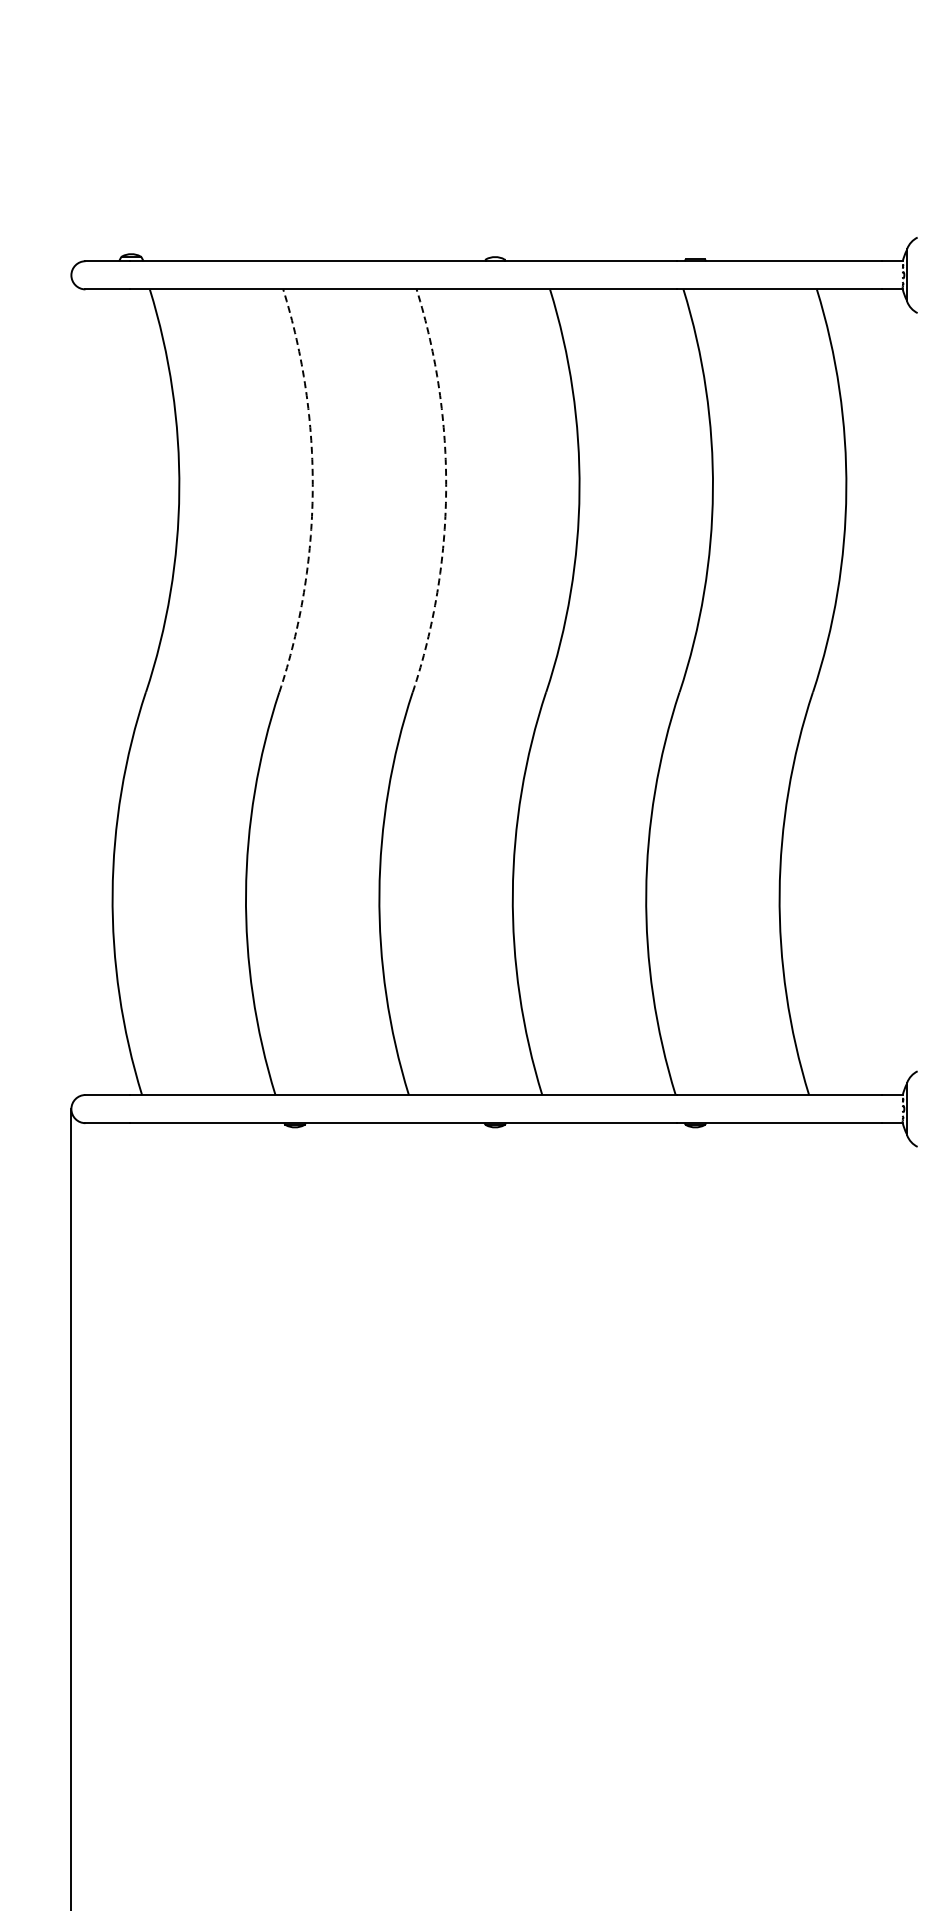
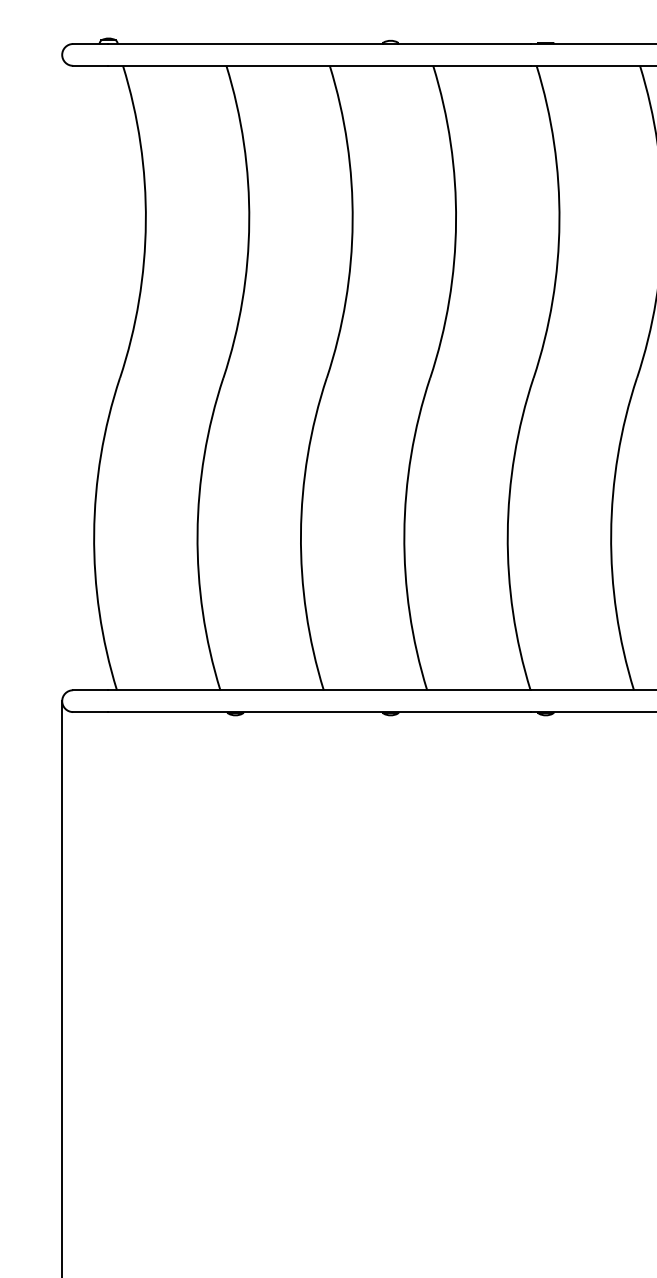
arc: (312, 491) -> (249, 222), dashed -> solid
arc: (446, 491) -> (352, 222), dashed -> solid

